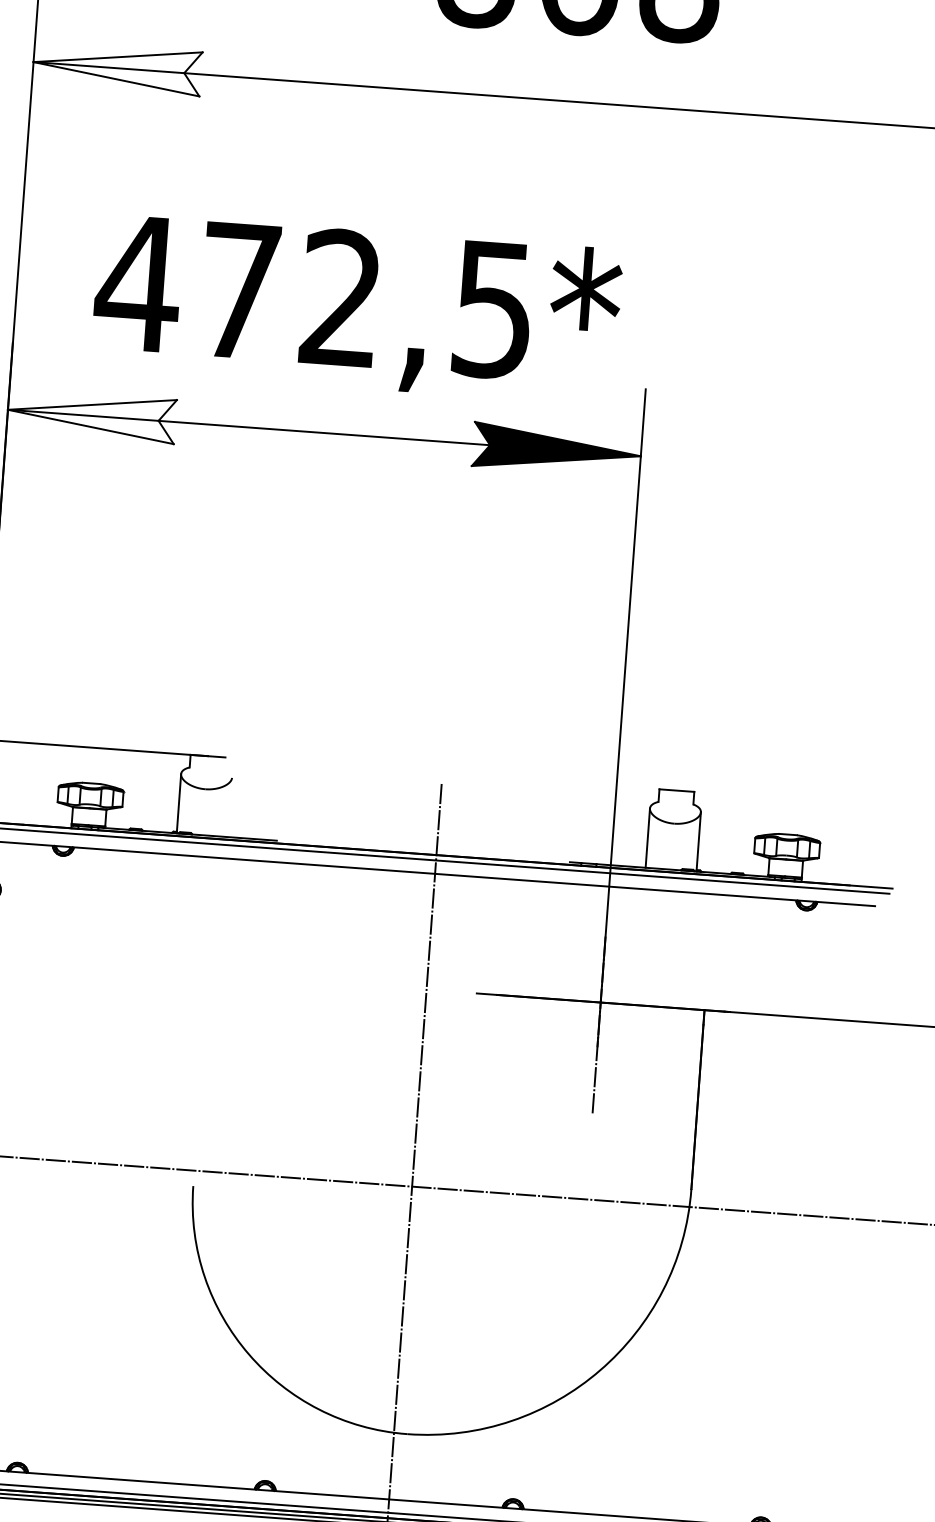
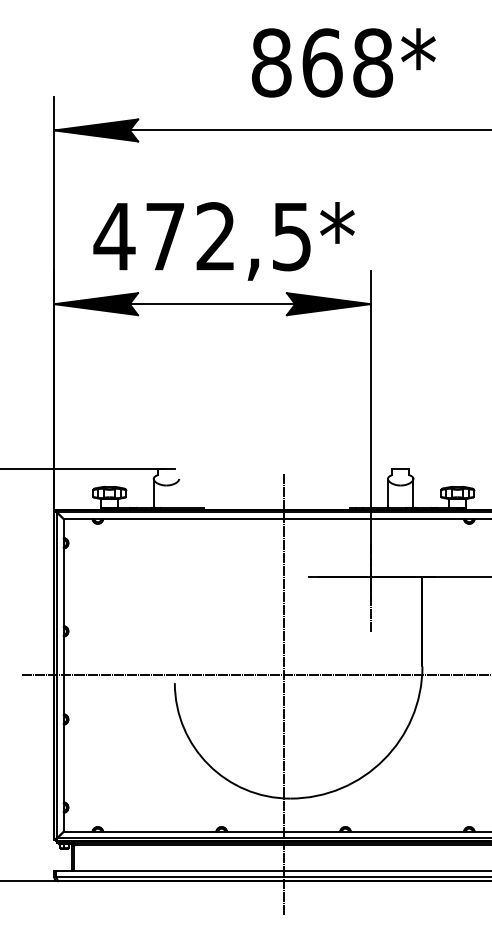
fill: (117, 68) -> (96, 130), added
fill: (92, 416) -> (96, 304), added

